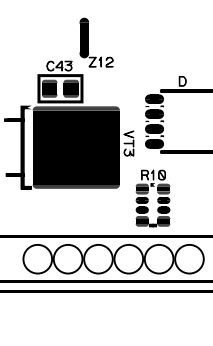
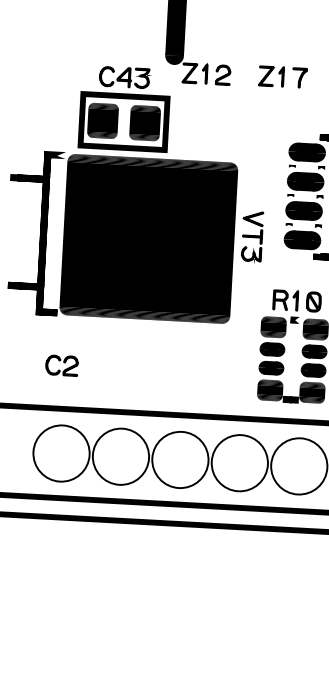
part: (139, 61) -> (281, 77), added
part: (35, 214) -> (61, 365), added

